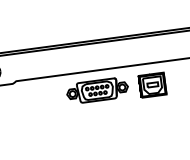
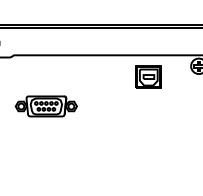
part: (96, 90) -> (45, 106), moved

